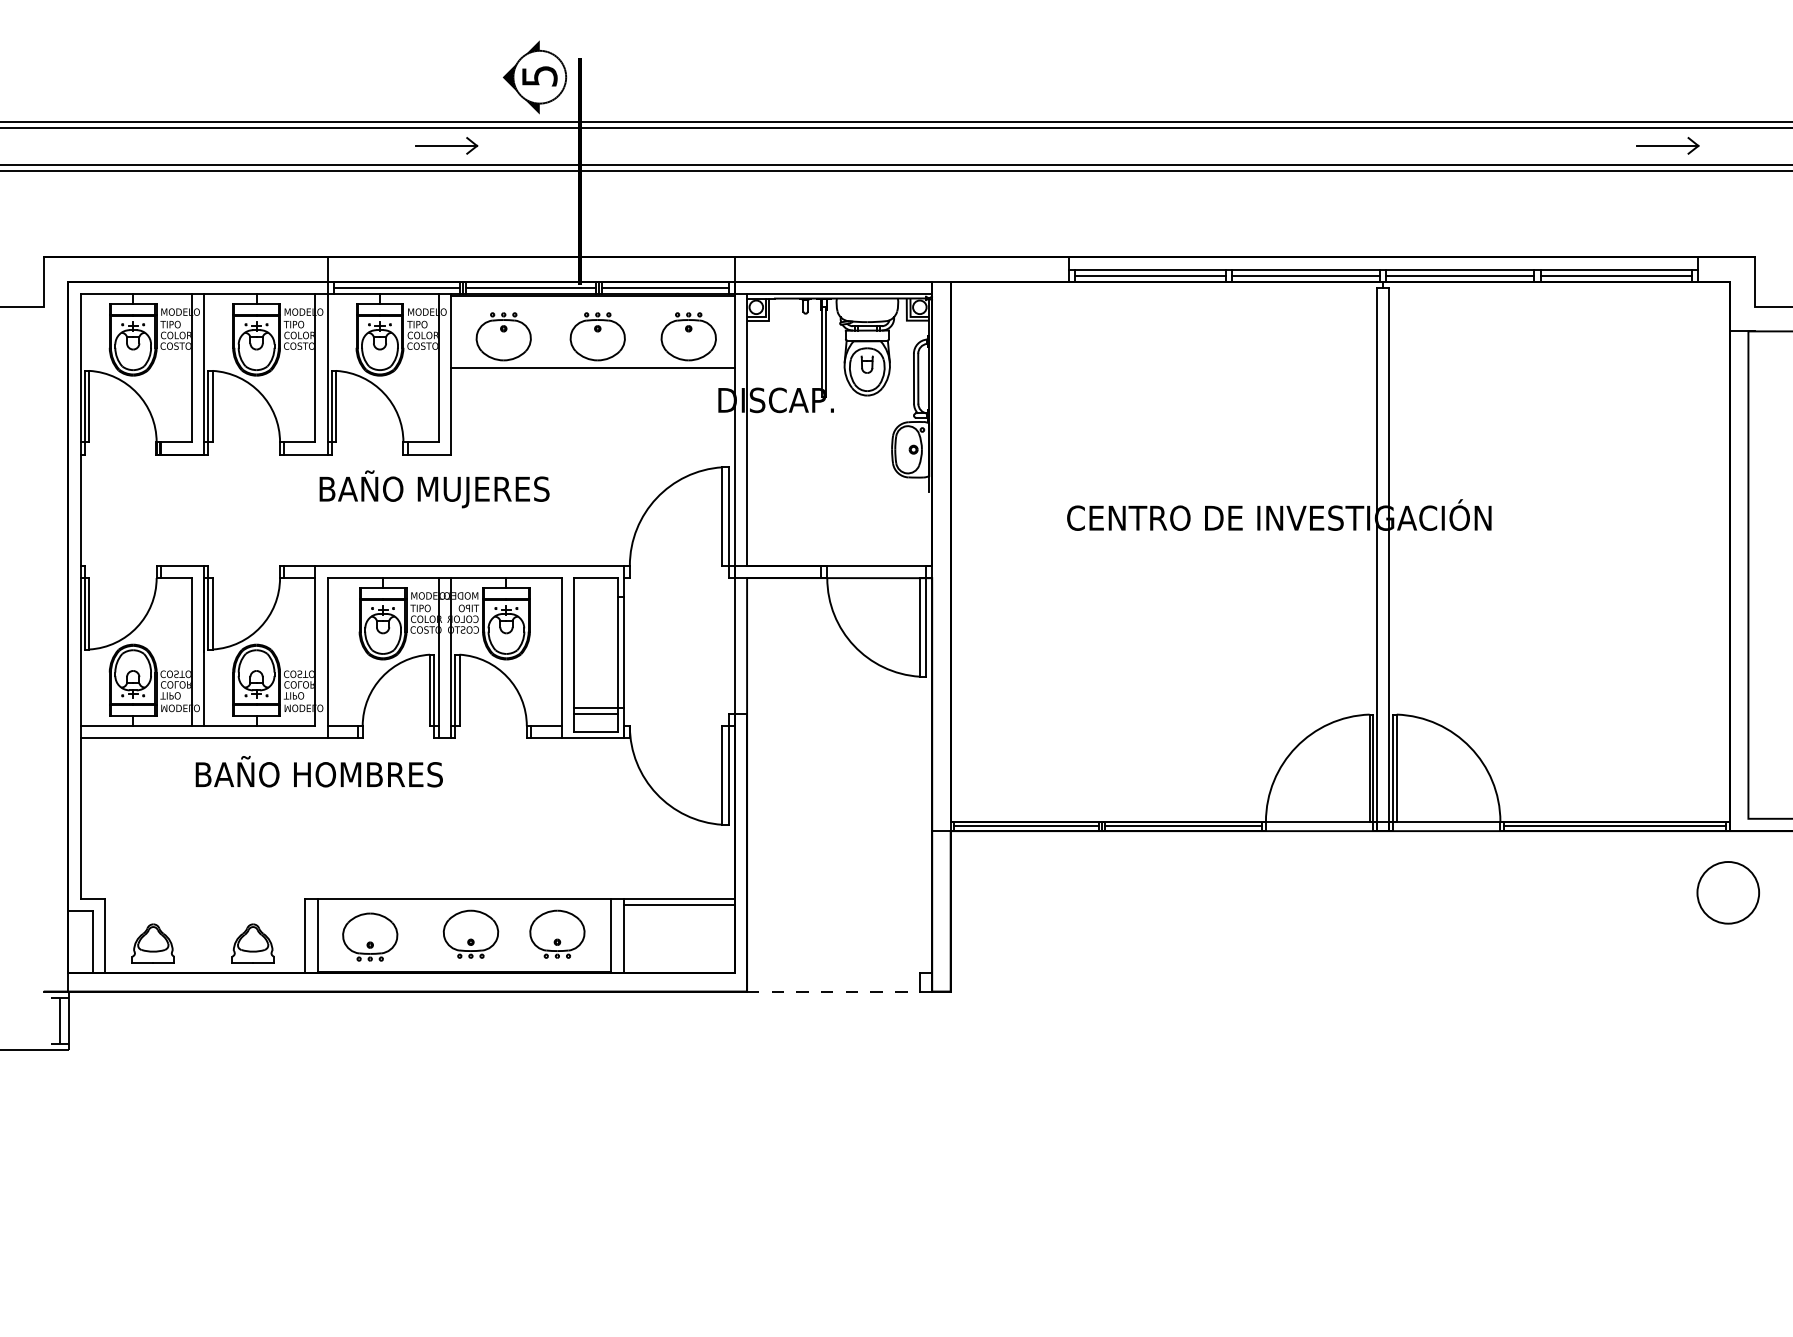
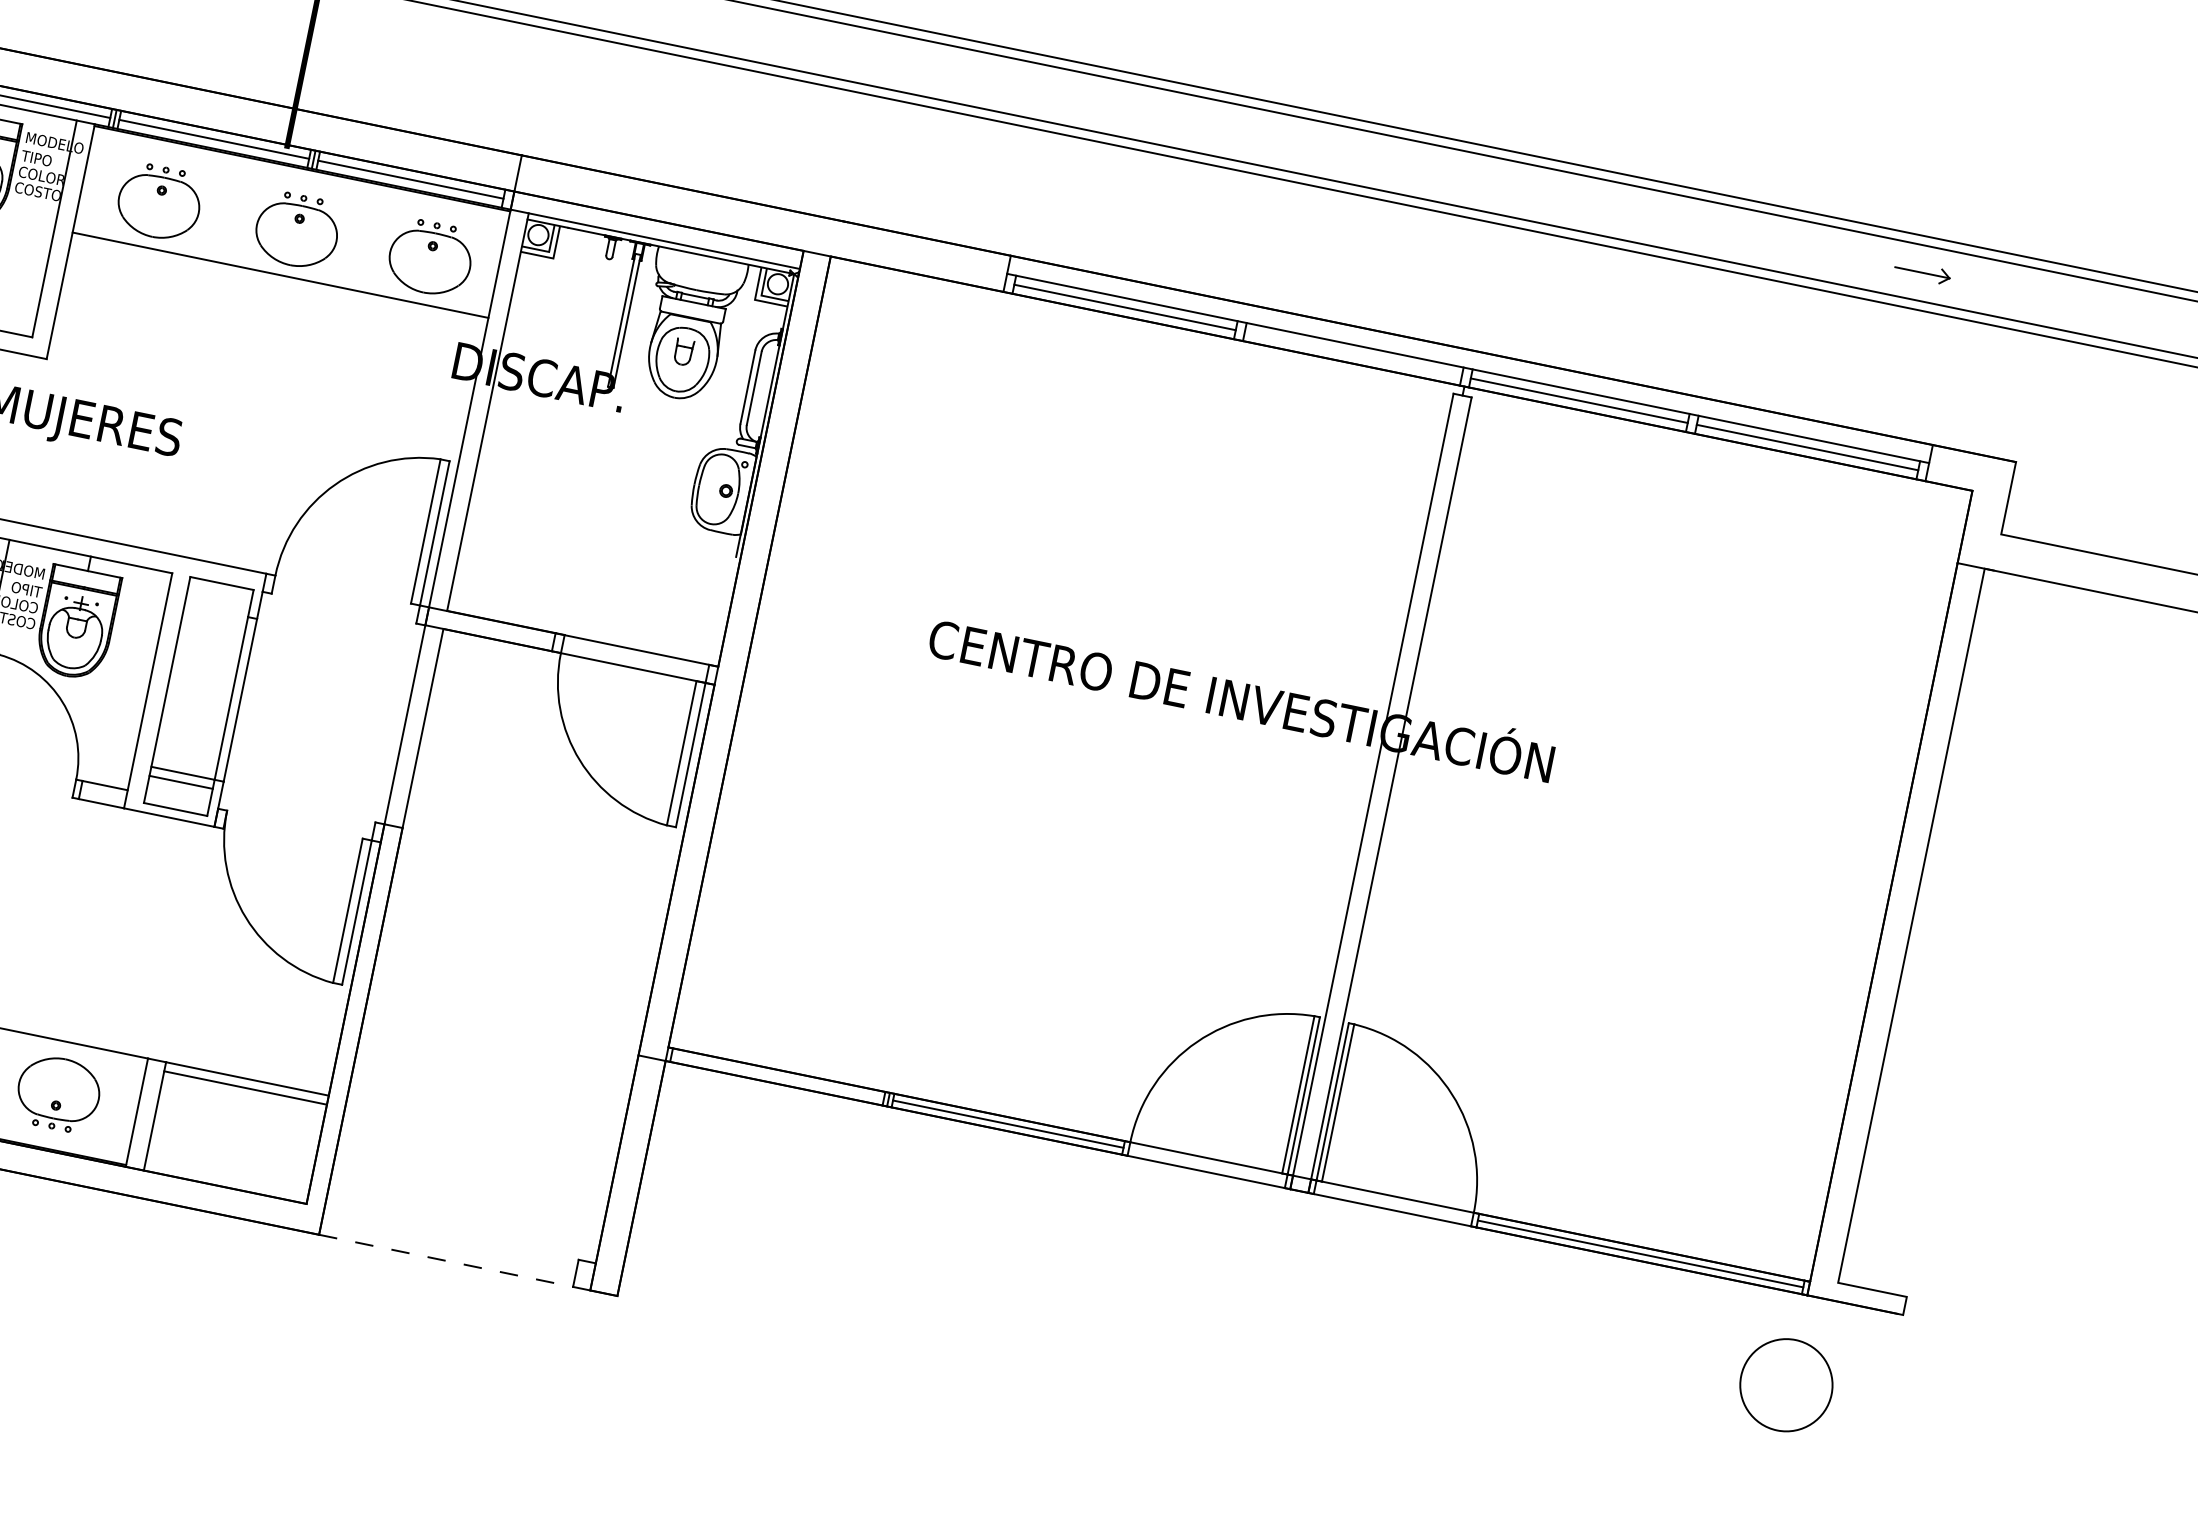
part: (1667, 145) -> (1922, 272), size x0.6
line: (1306, 275) -> (1354, 353), removed
line: (1025, 826) -> (776, 1076), removed

